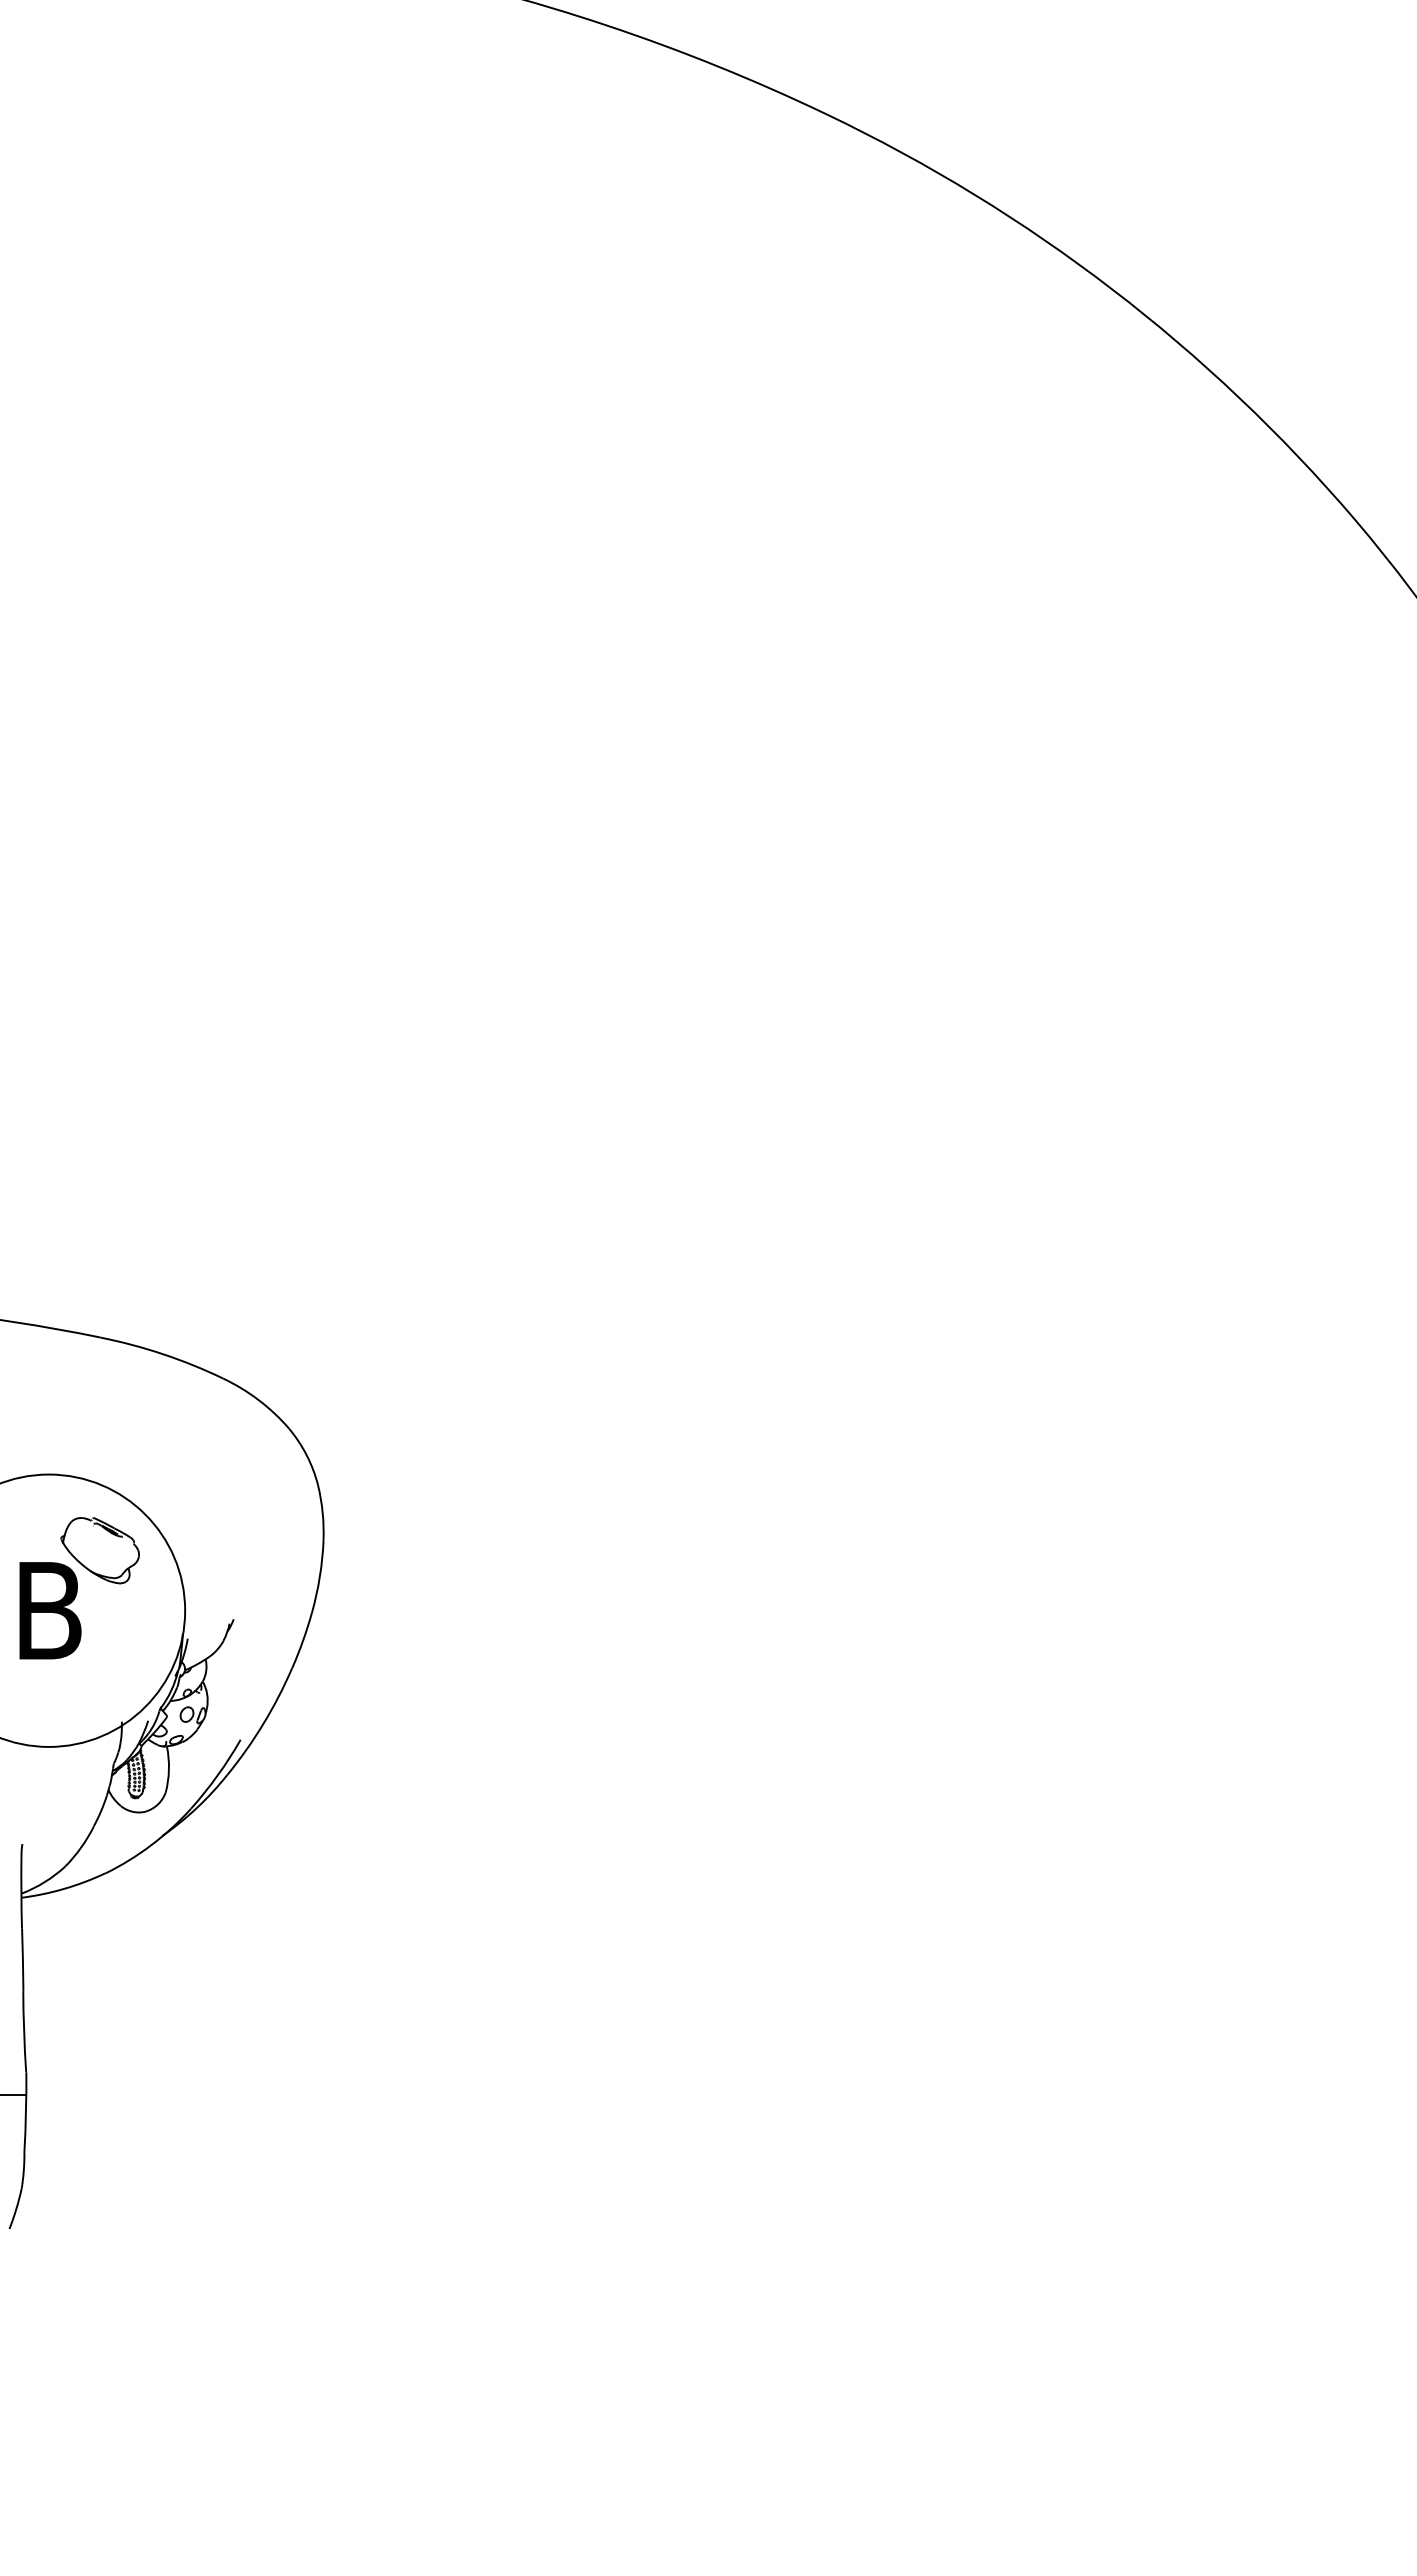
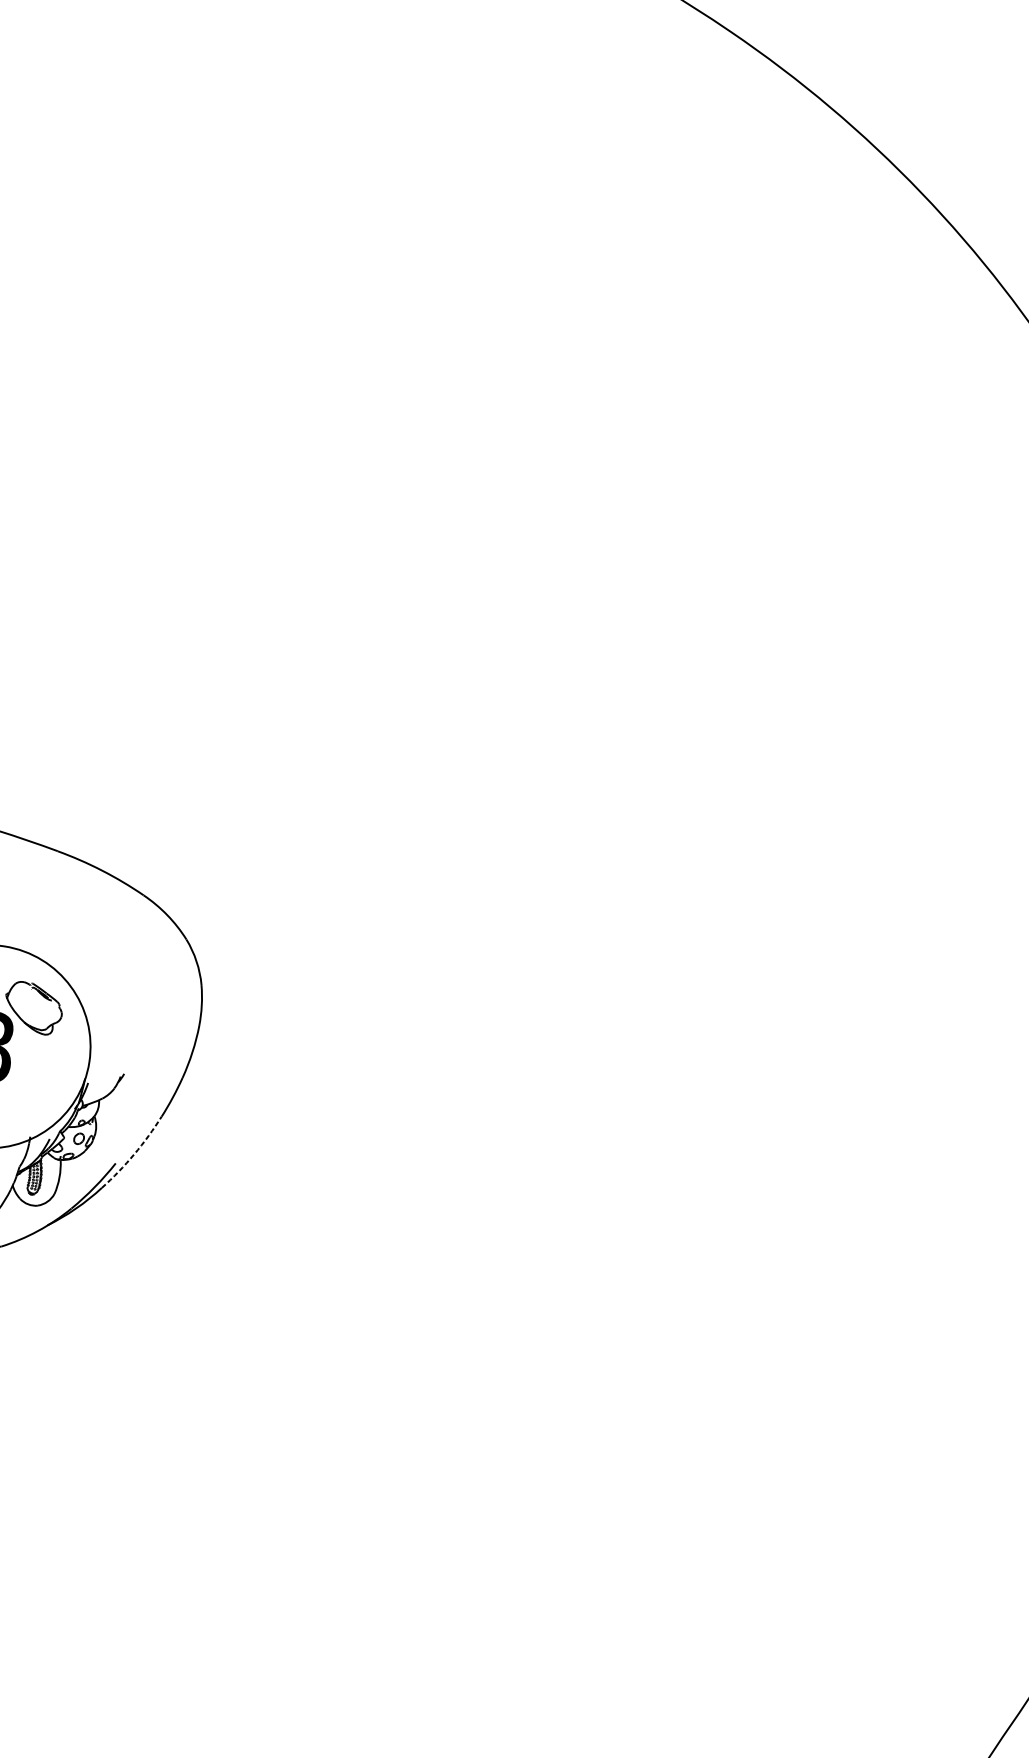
arc: (263, 1723) -> (134, 1154), solid -> dashed

